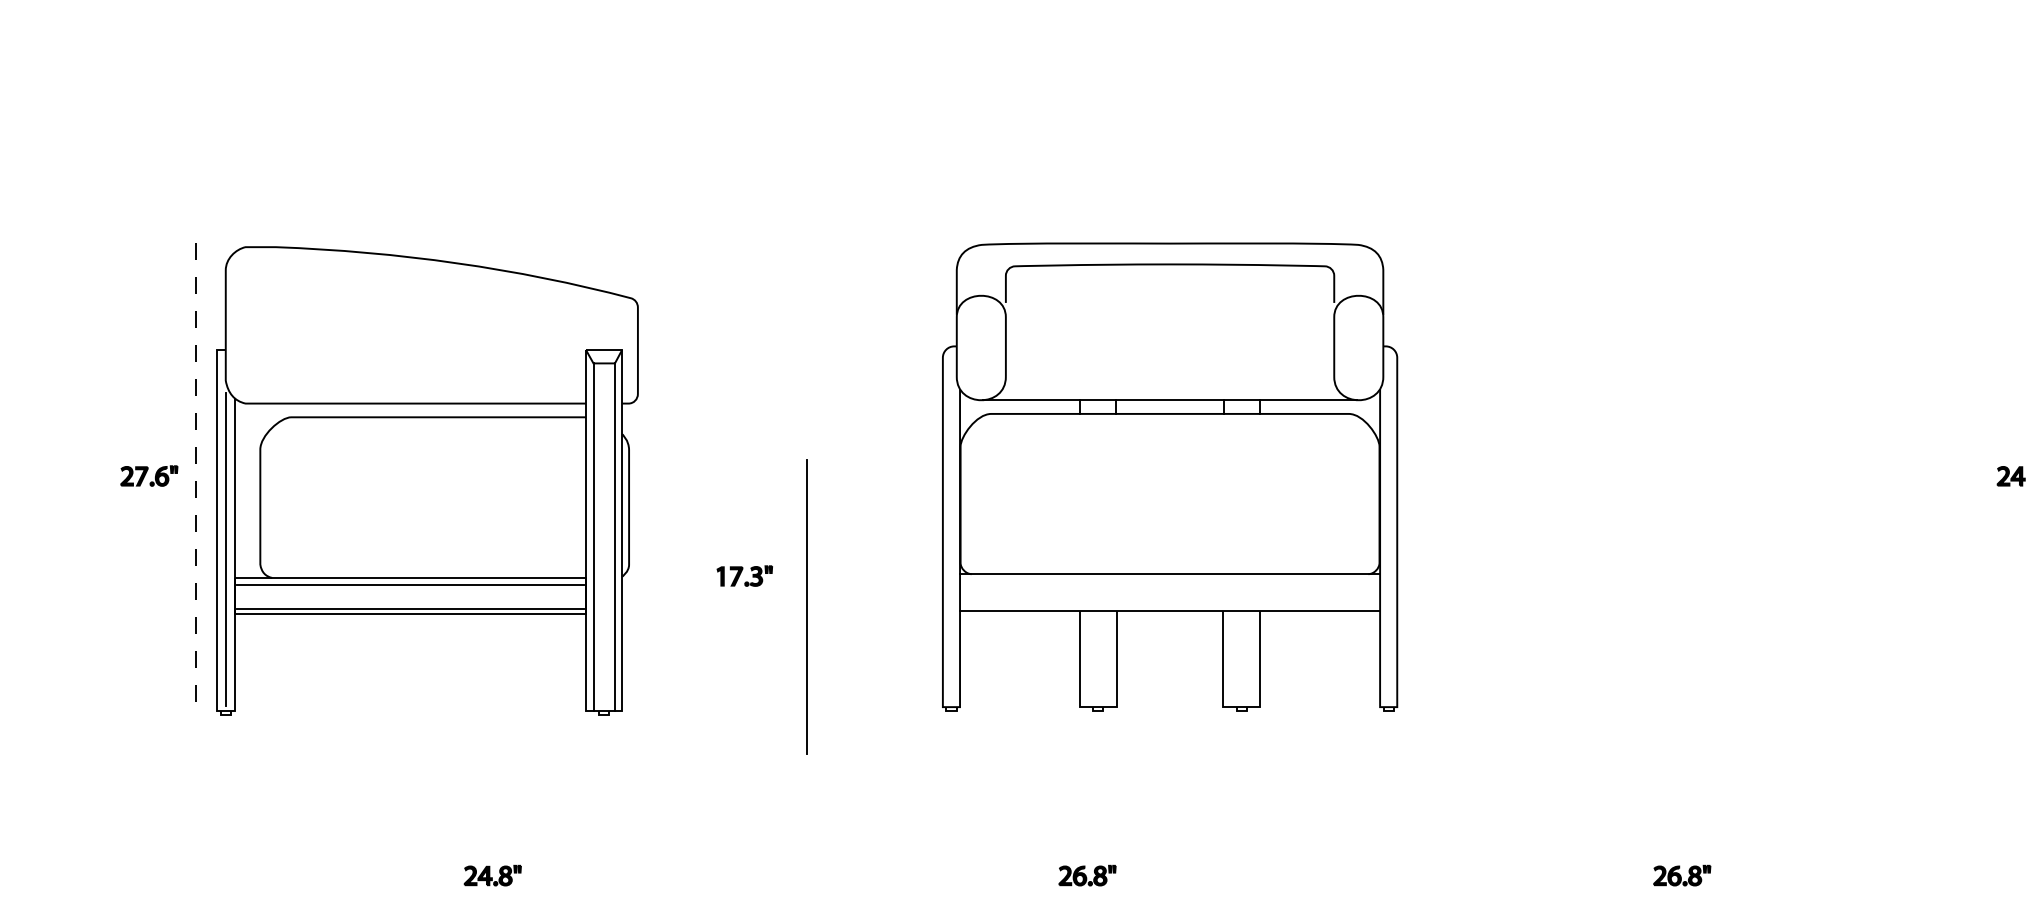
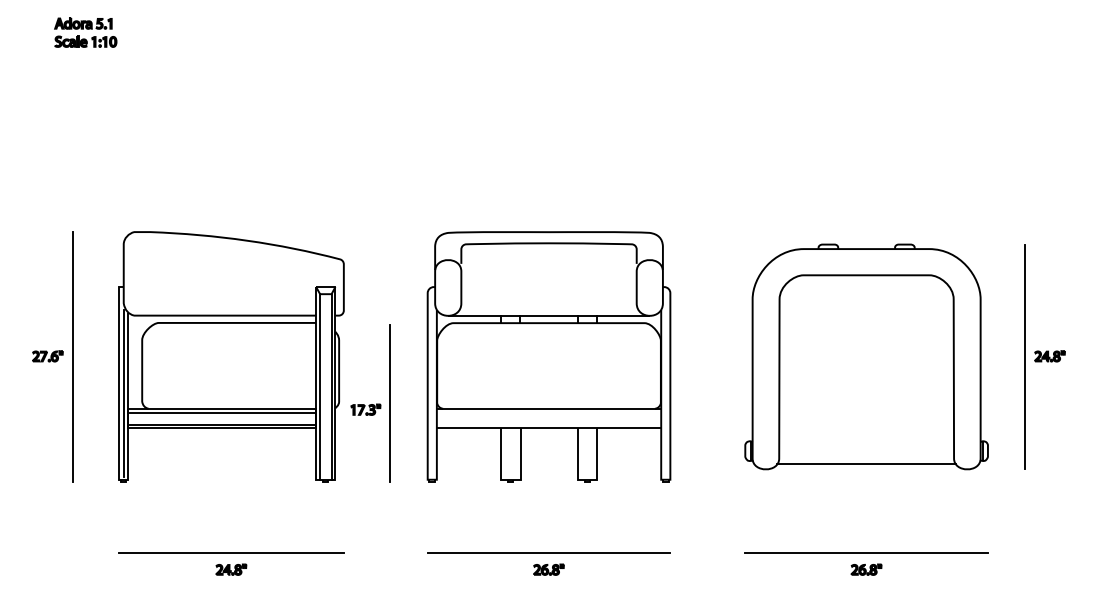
part: (1169, 476) -> (548, 356), moved
part: (1682, 476) -> (866, 356), added
line: (1979, 476) -> (1025, 356), added
line: (195, 478) -> (72, 357), dashed -> solid
part: (427, 480) -> (231, 356), moved
line: (805, 607) -> (389, 403), moved
line: (493, 845) -> (231, 553), added
line: (1086, 845) -> (548, 553), added
line: (1682, 845) -> (866, 553), added

